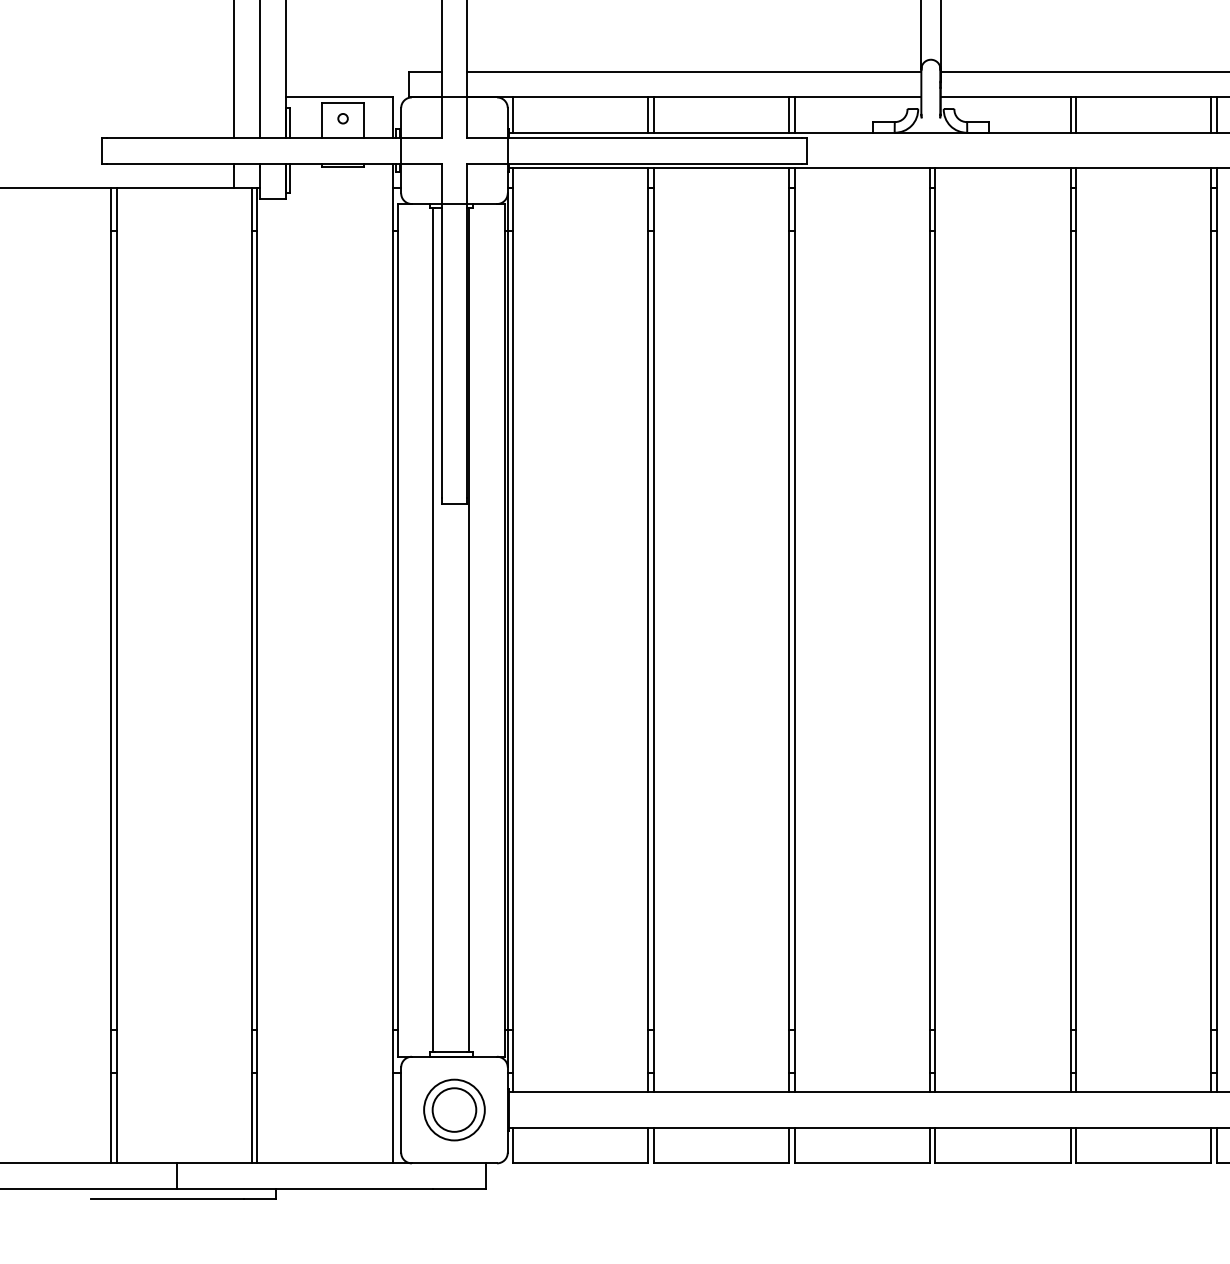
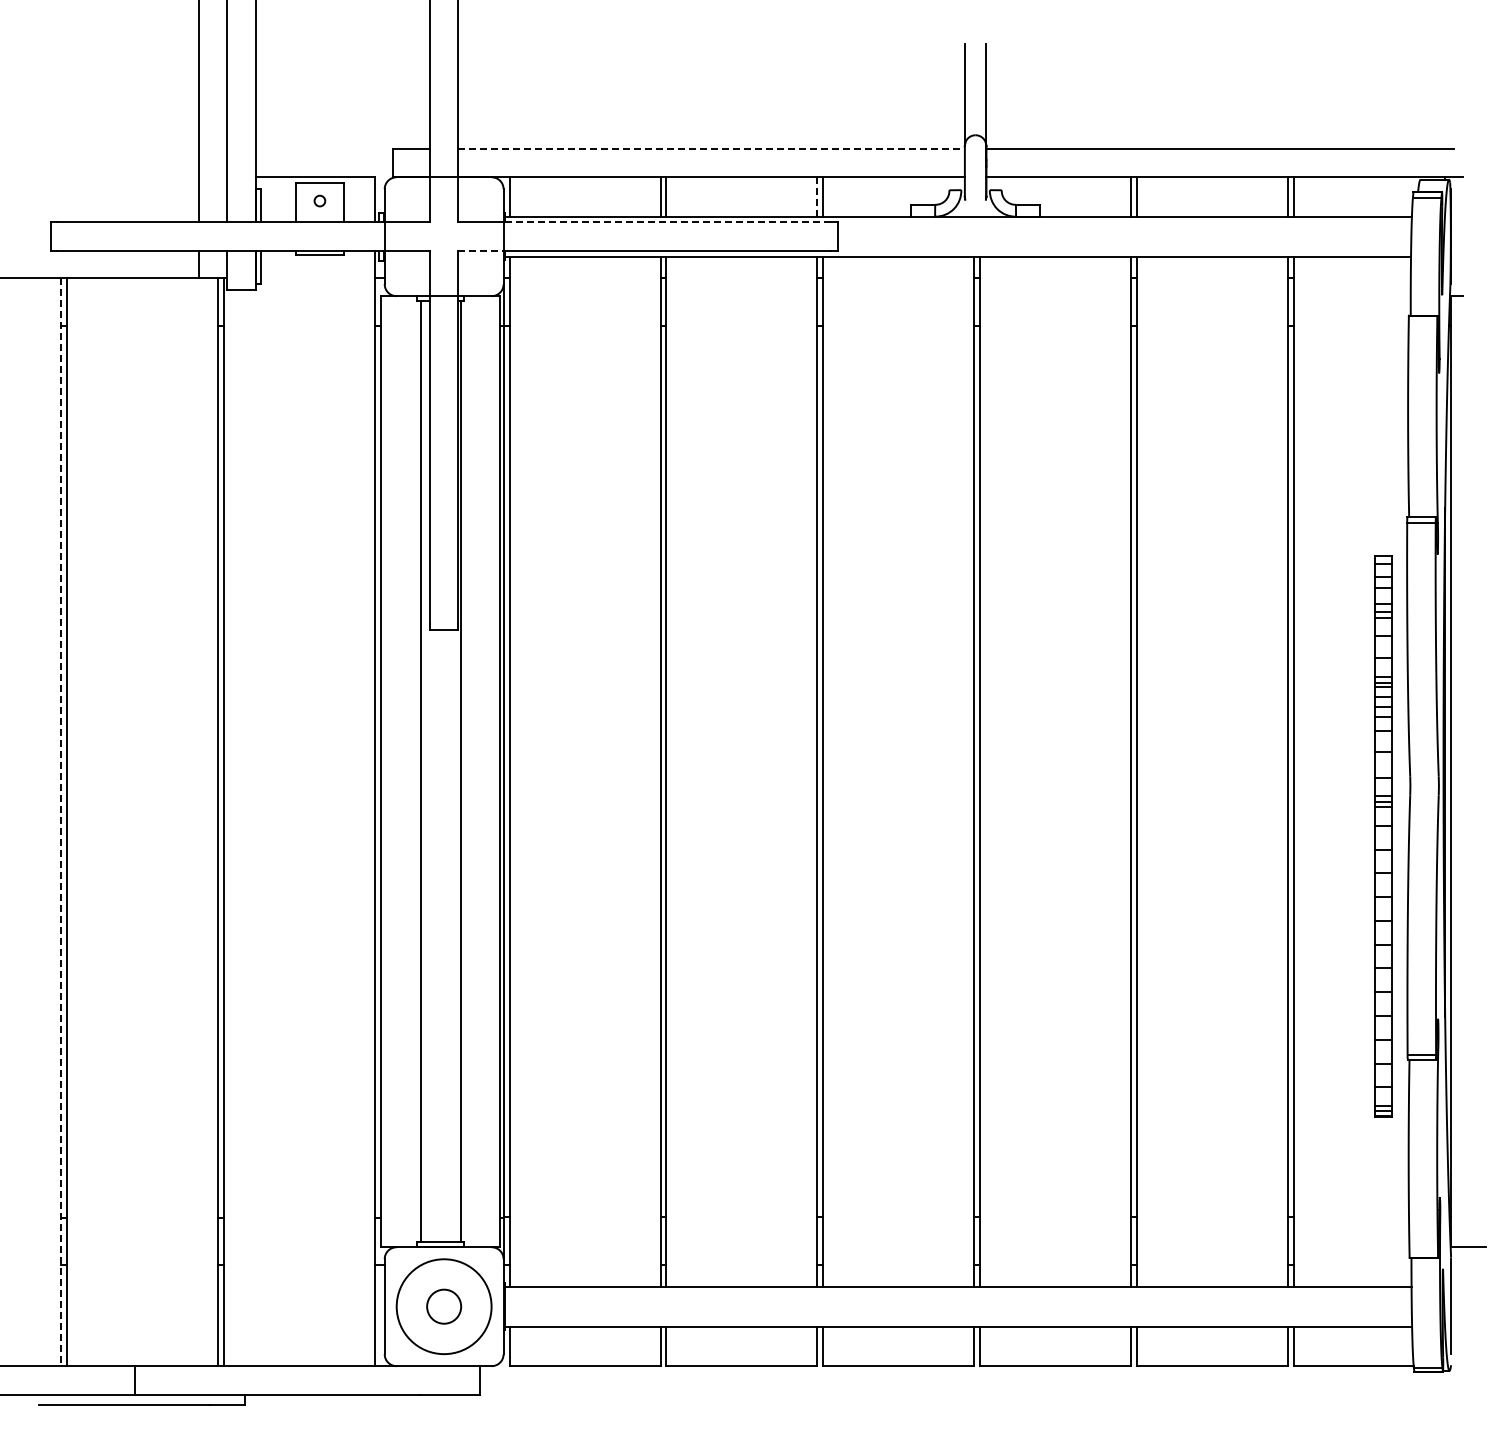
line: (695, 71) -> (712, 148), solid -> dashed
line: (789, 114) -> (817, 196), solid -> dashed
line: (654, 137) -> (667, 222), solid -> dashed
line: (487, 163) -> (481, 251), solid -> dashed
line: (111, 675) -> (61, 822), solid -> dashed
circle: (453, 1109) -> (443, 1306), size x0.7
circle: (454, 1109) -> (444, 1306), size x1.4

